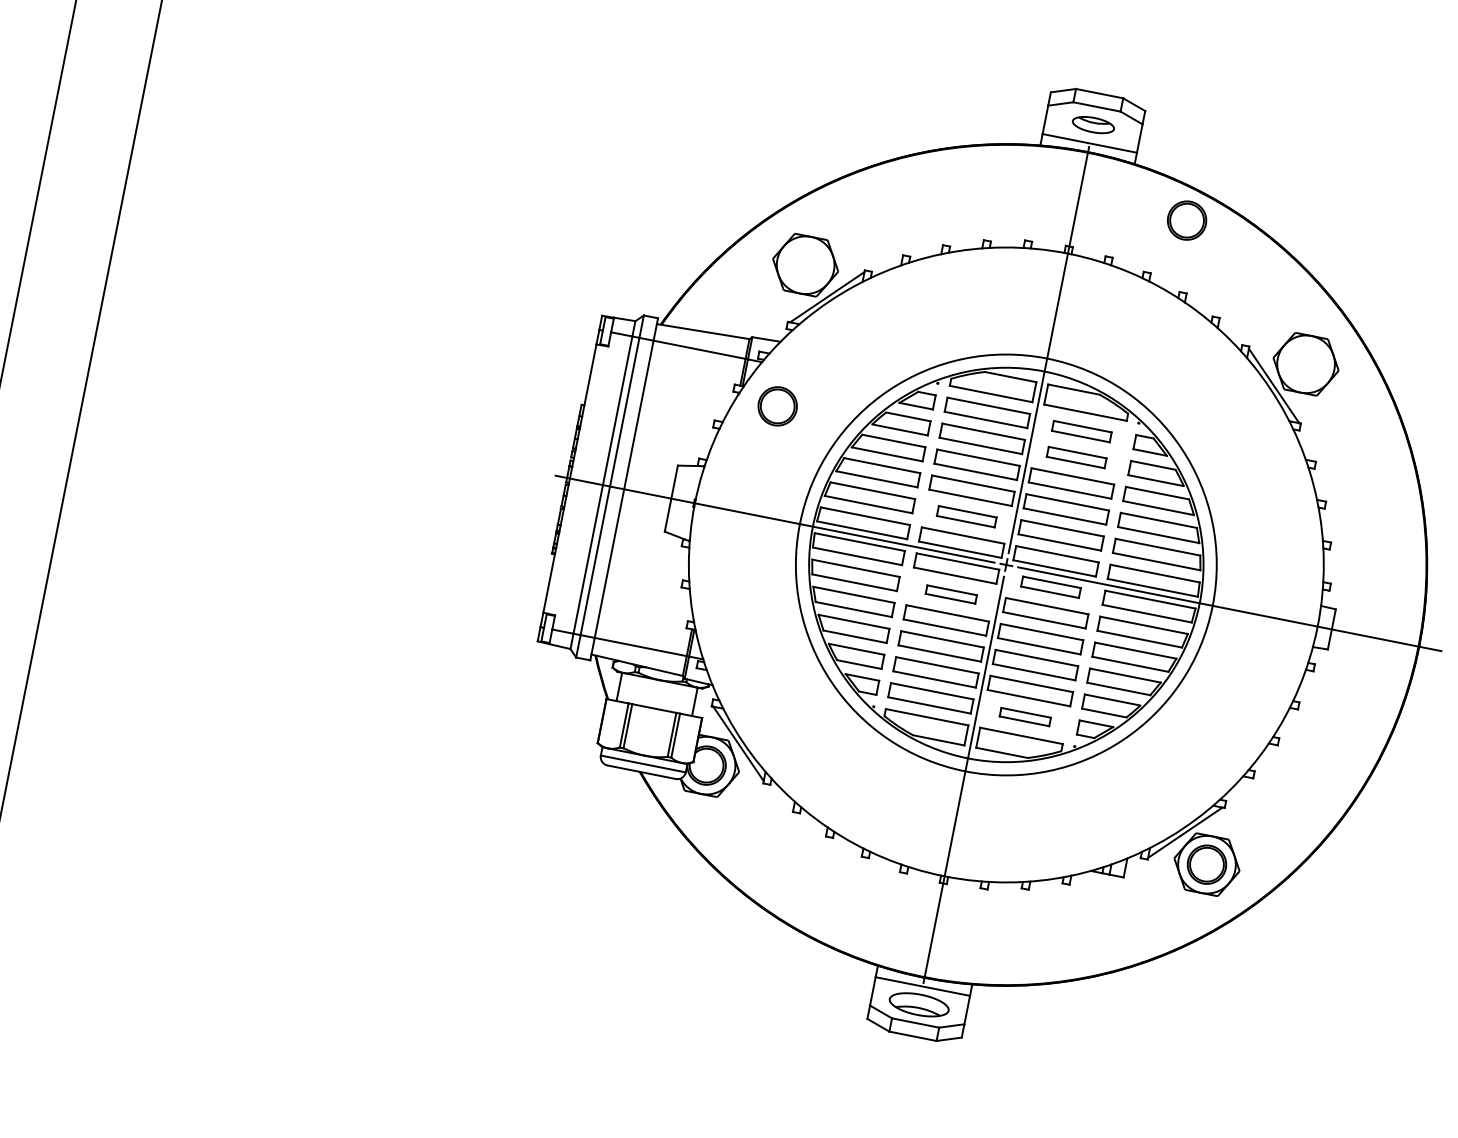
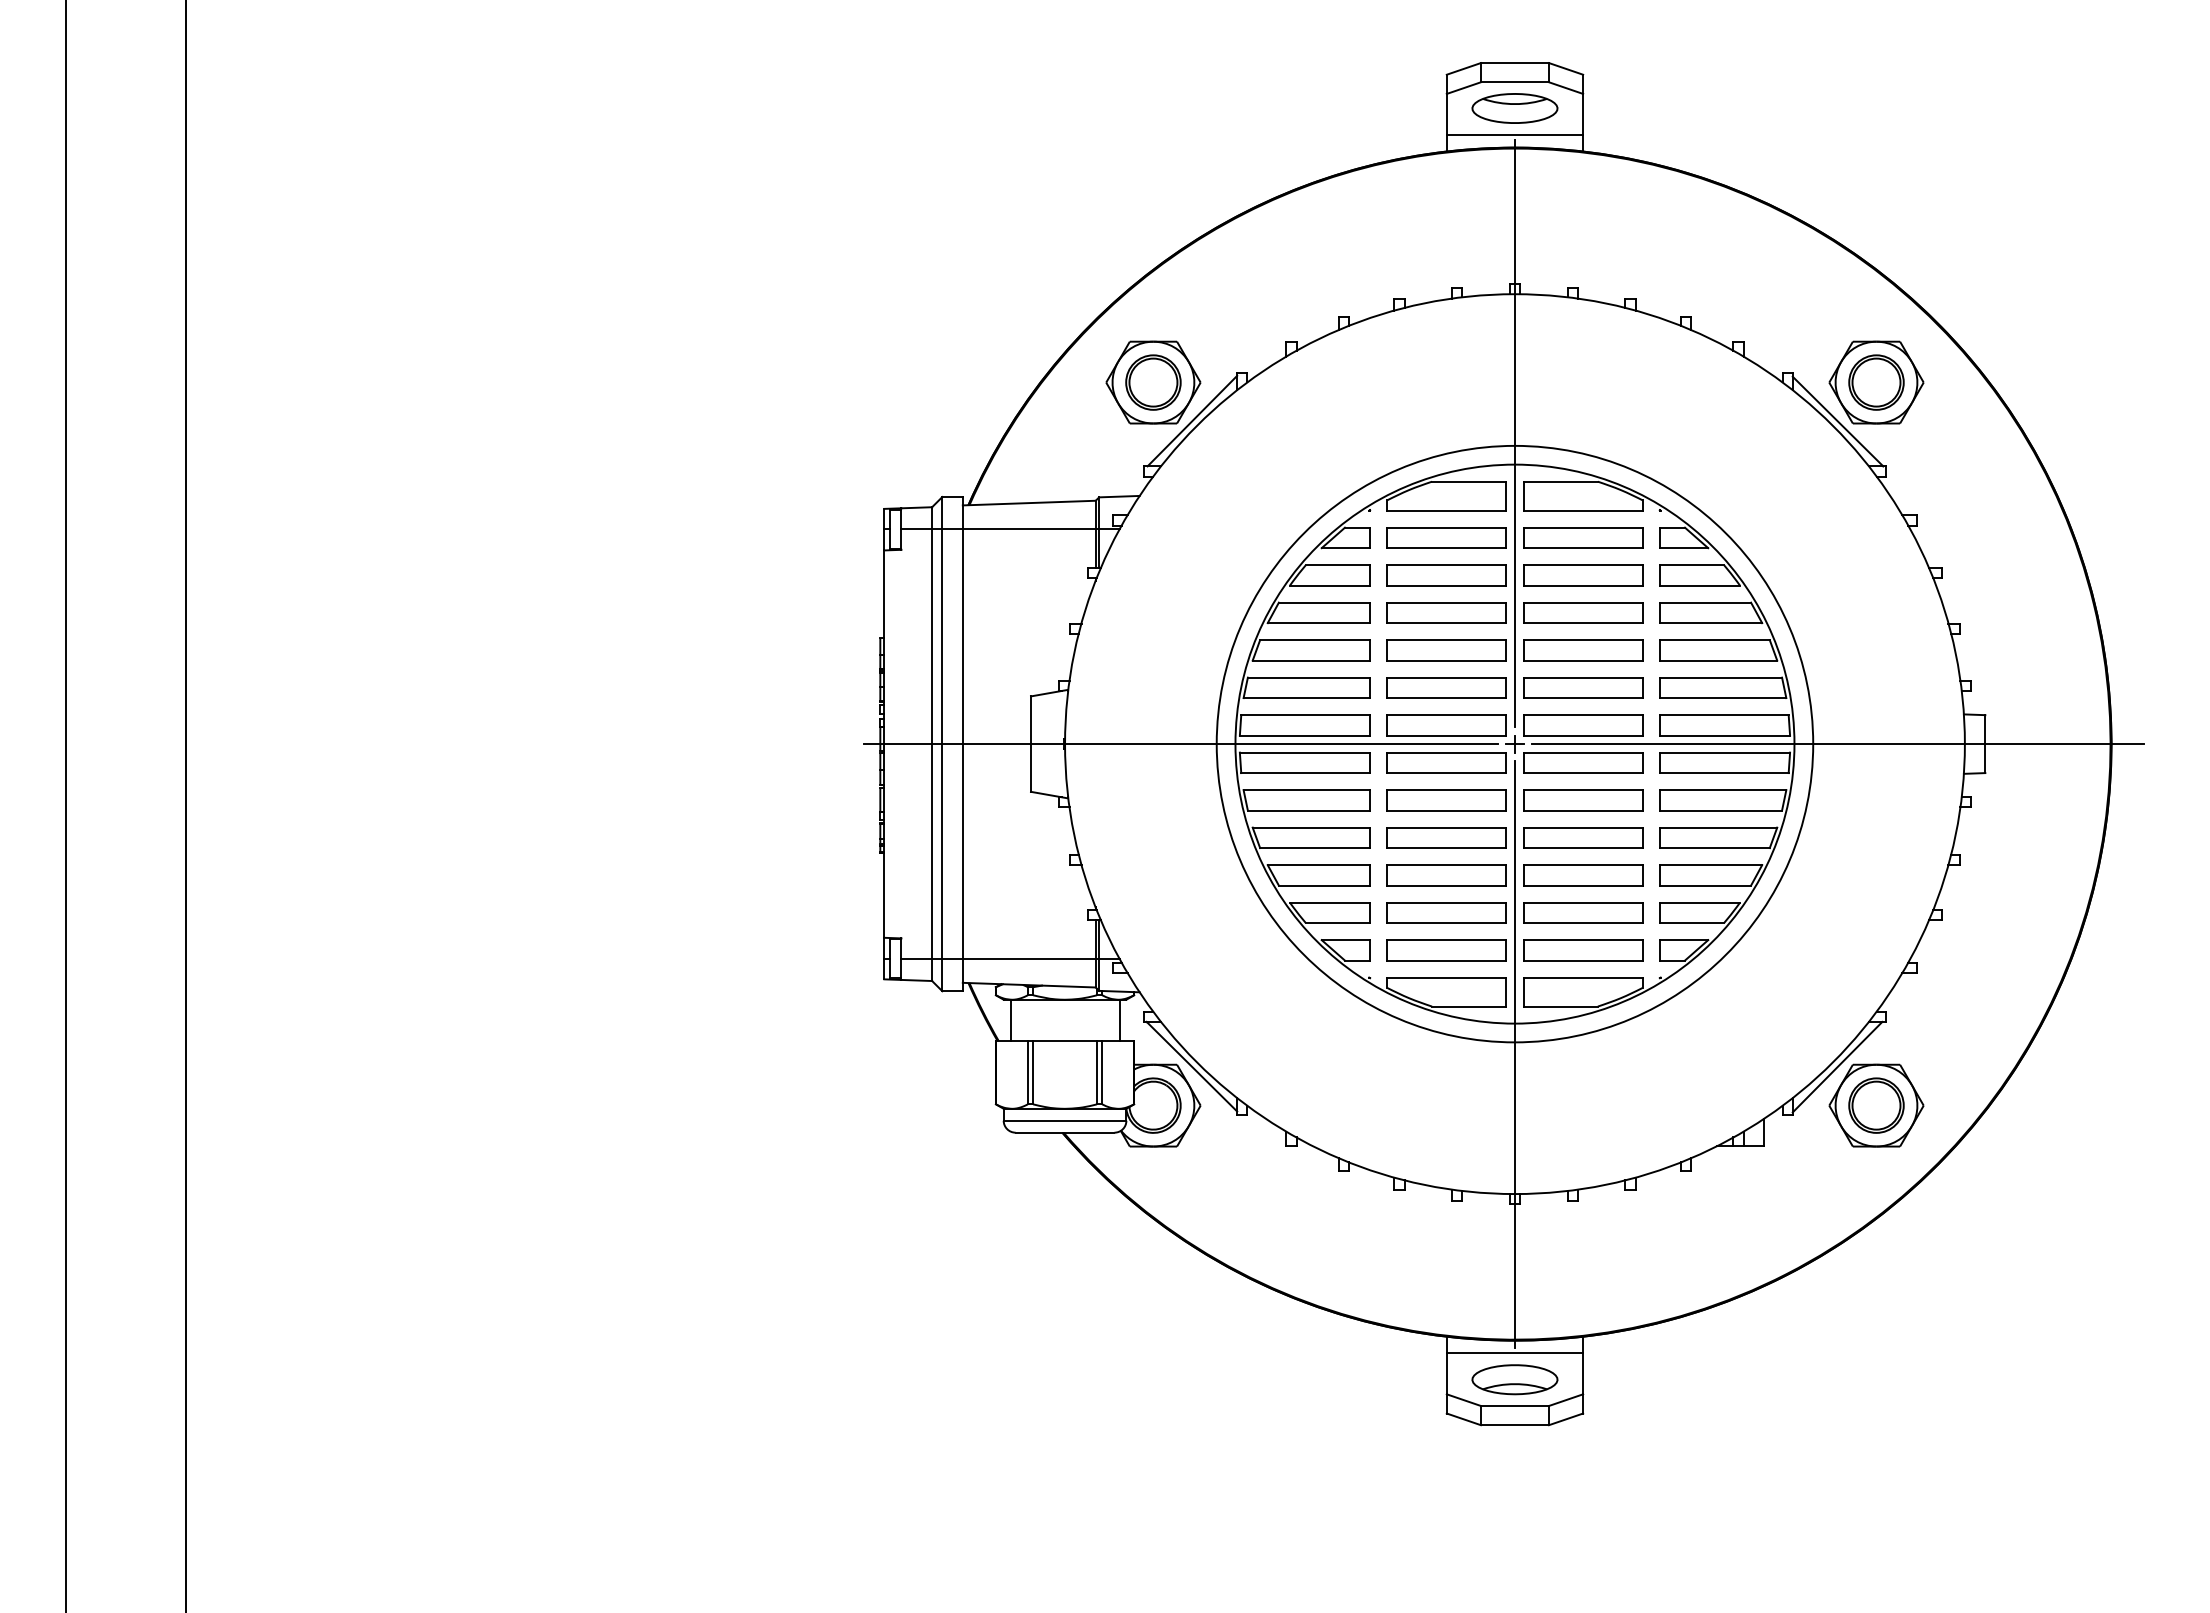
part: (1093, 125) -> (1514, 108), size x1.43
part: (1187, 220) -> (1876, 382), moved
part: (777, 406) -> (1153, 382), moved
part: (1082, 431) -> (1583, 537), size x1.43
part: (1076, 457) -> (1583, 575), size x1.43
part: (966, 516) -> (1446, 687), size x1.43
part: (1051, 587) -> (1583, 762), size x1.43
part: (951, 594) -> (1446, 800), size x1.67
part: (1025, 717) -> (1583, 950), size x1.67

